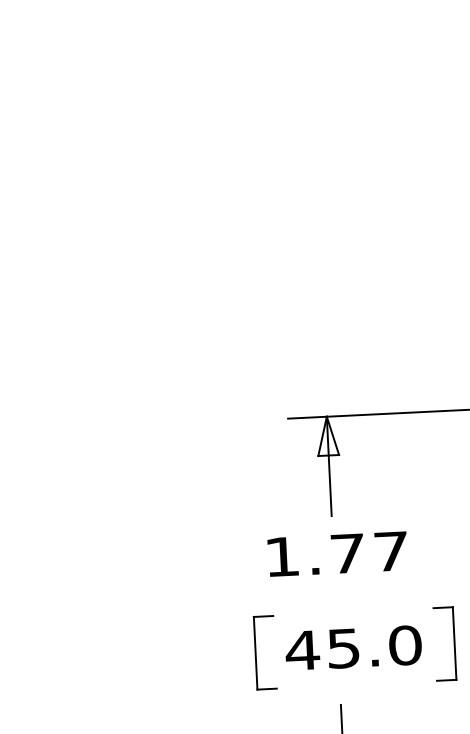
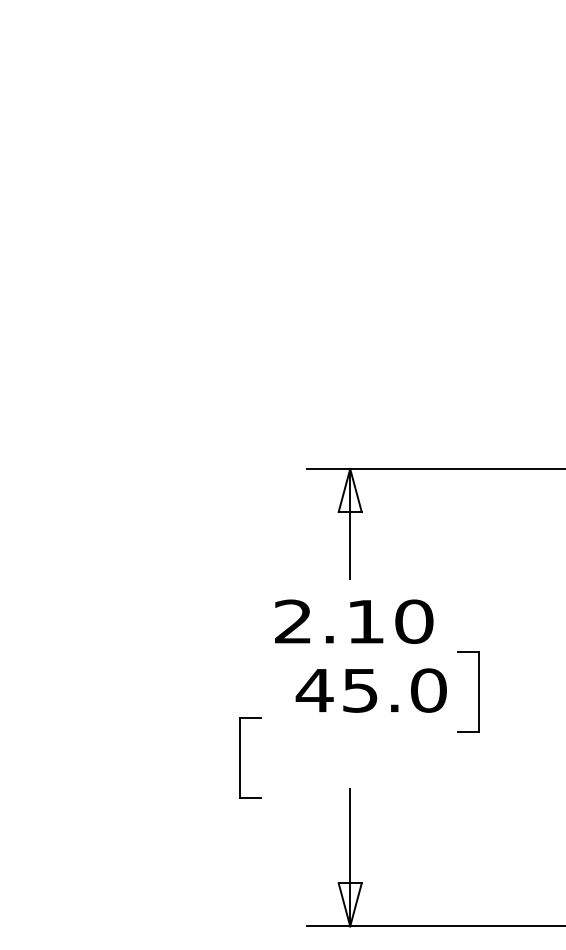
text: (337, 553) -> (354, 621), 1.77 -> 2.10
part: (453, 643) -> (478, 691), moved
text: (352, 648) -> (370, 690), moved
part: (256, 652) -> (240, 757), moved

